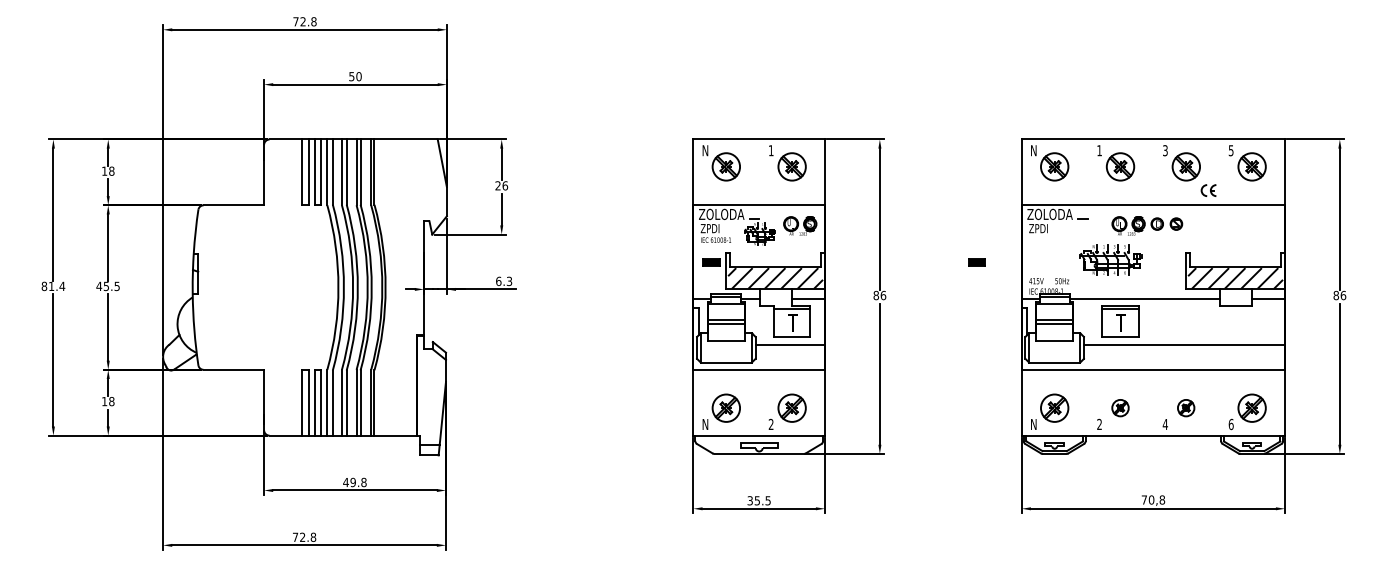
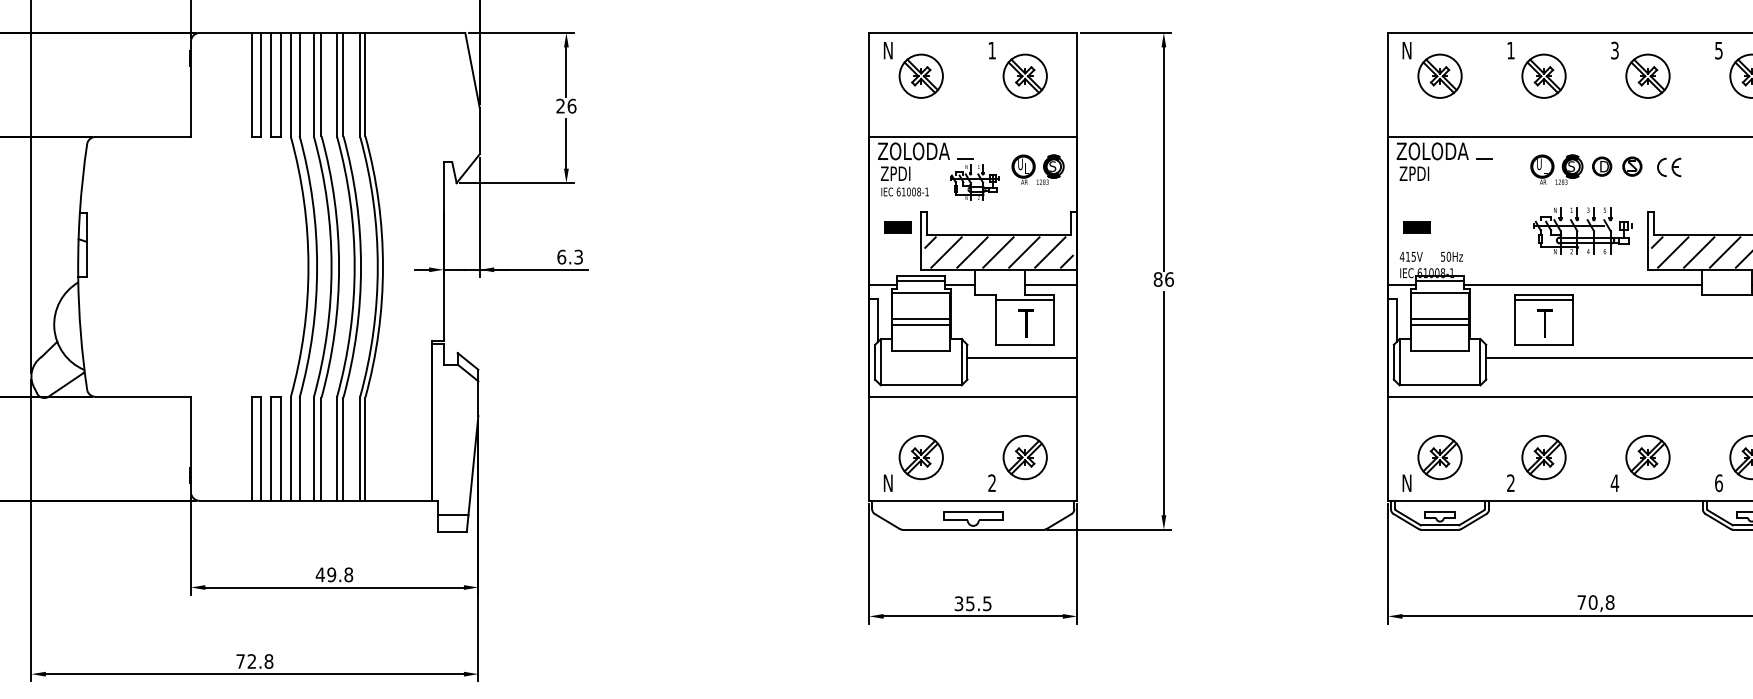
part: (1208, 190) -> (1668, 167), moved
part: (1110, 259) -> (1581, 230), moved
part: (976, 262) -> (1416, 227), moved
part: (1120, 407) -> (1544, 456), size x1.67
part: (1185, 407) -> (1646, 456), size x1.67

